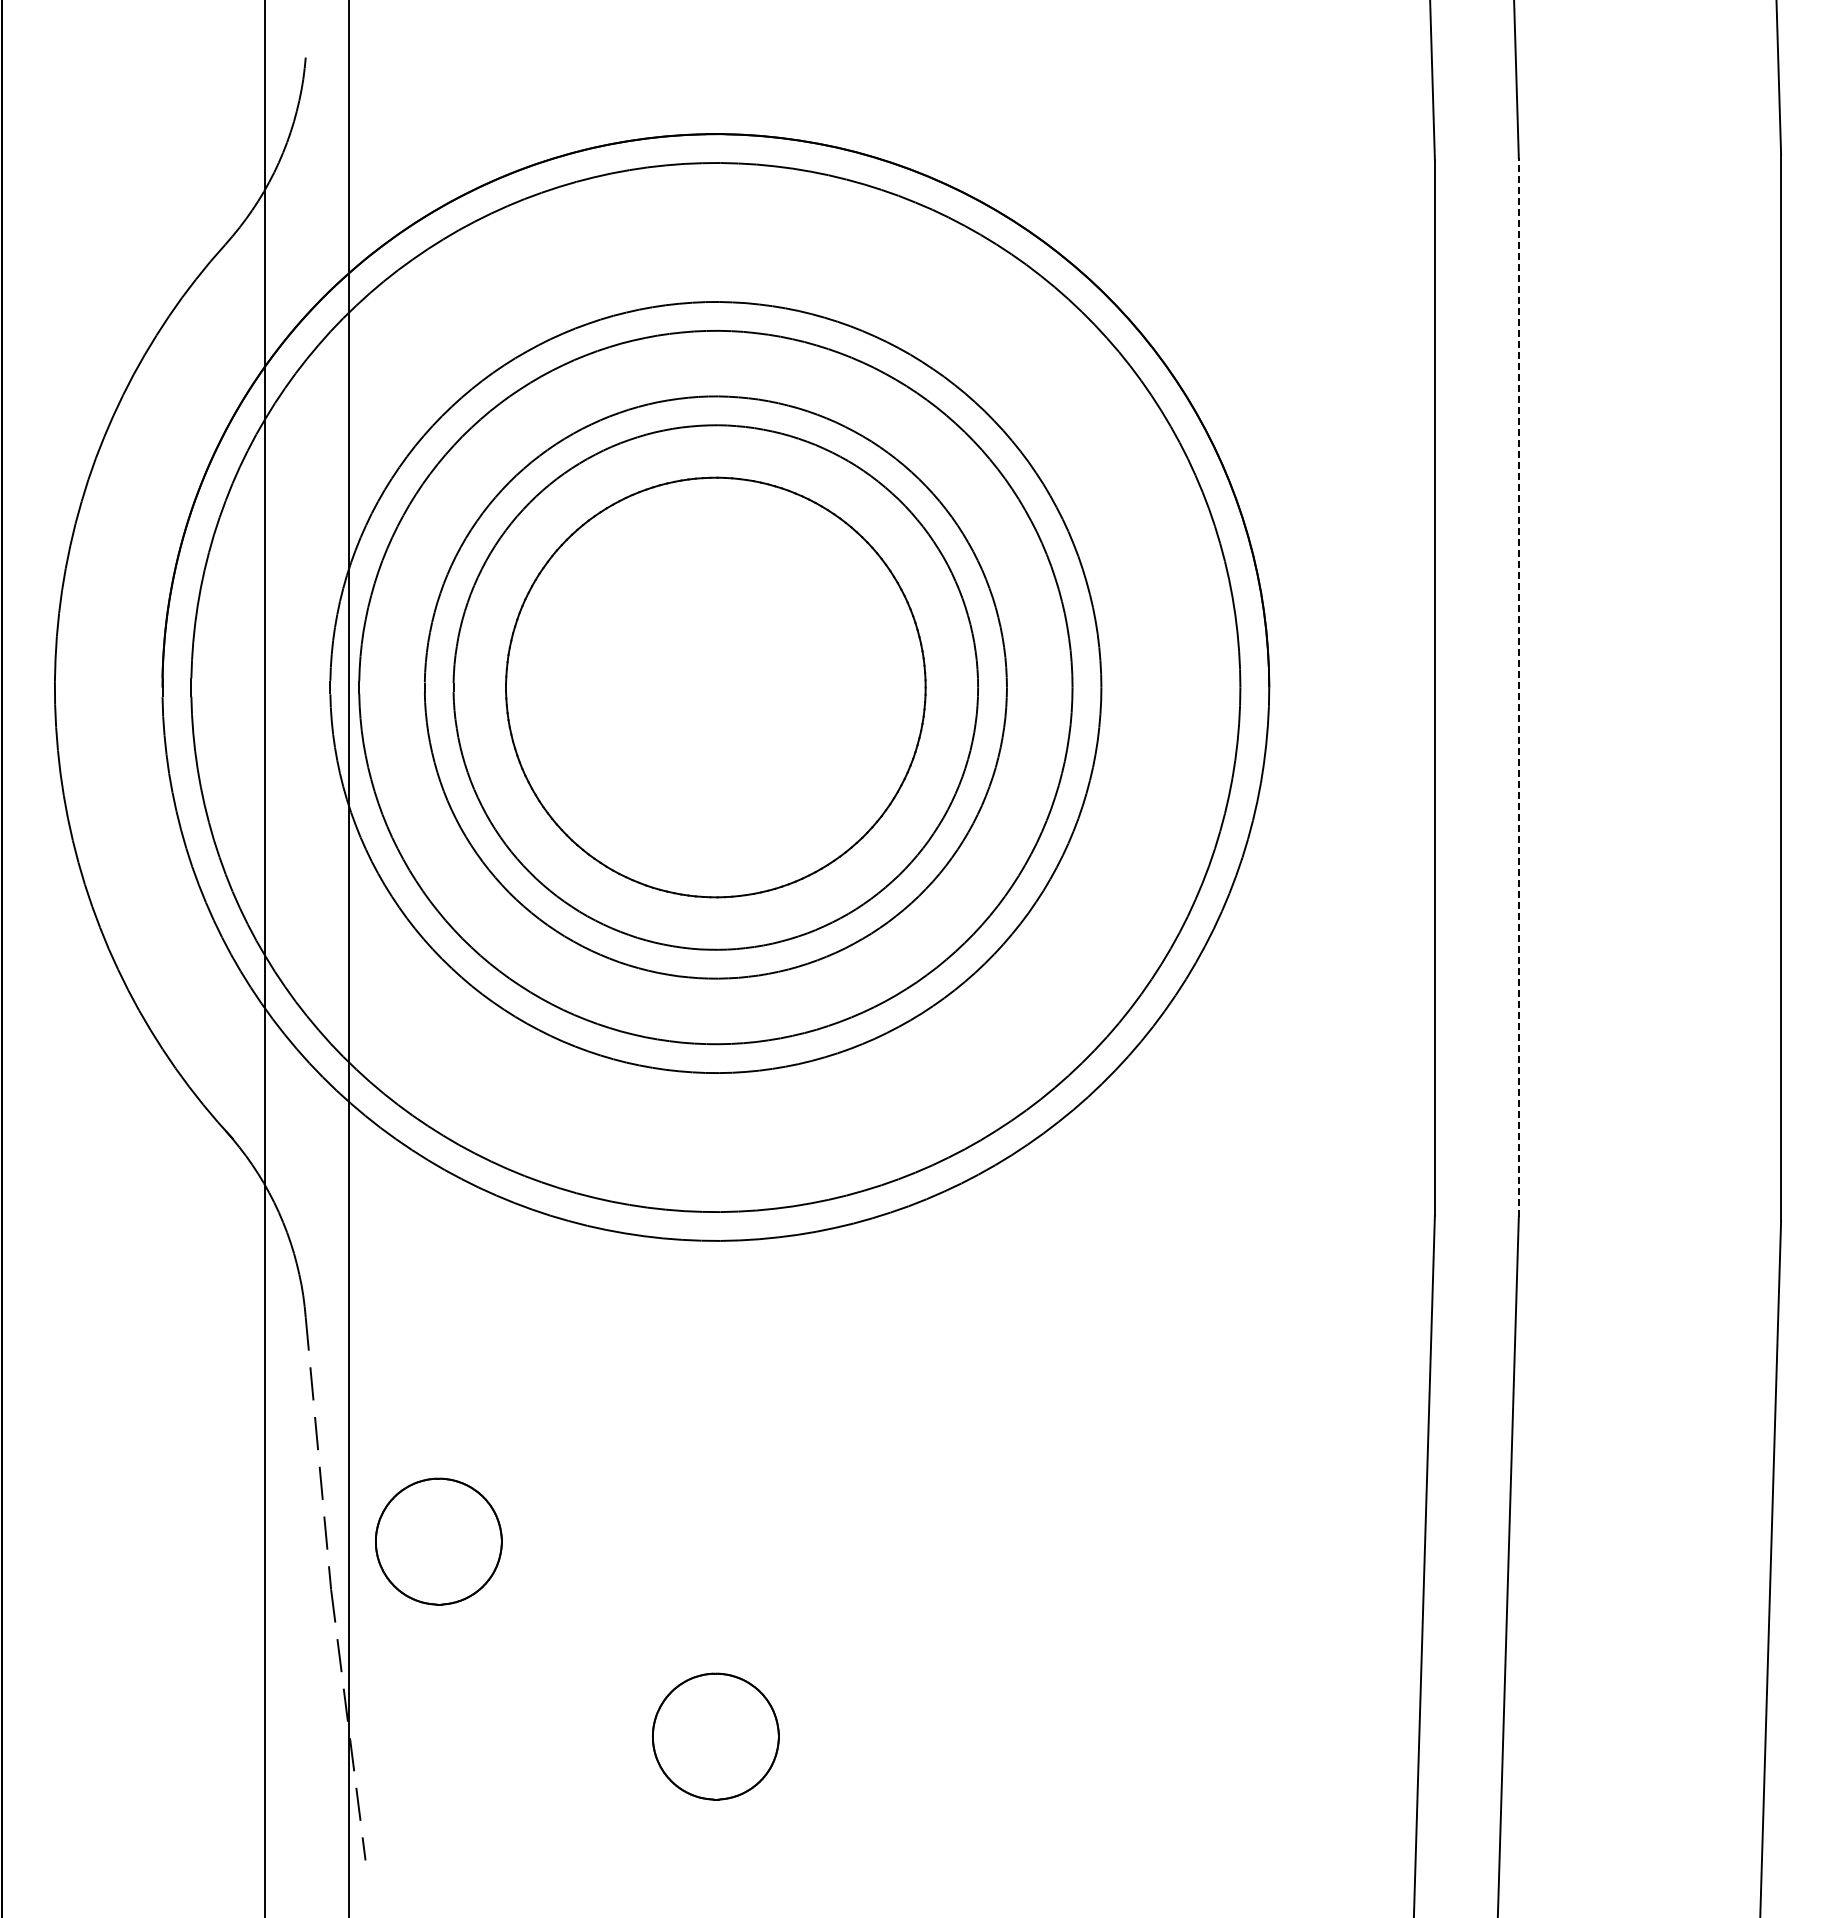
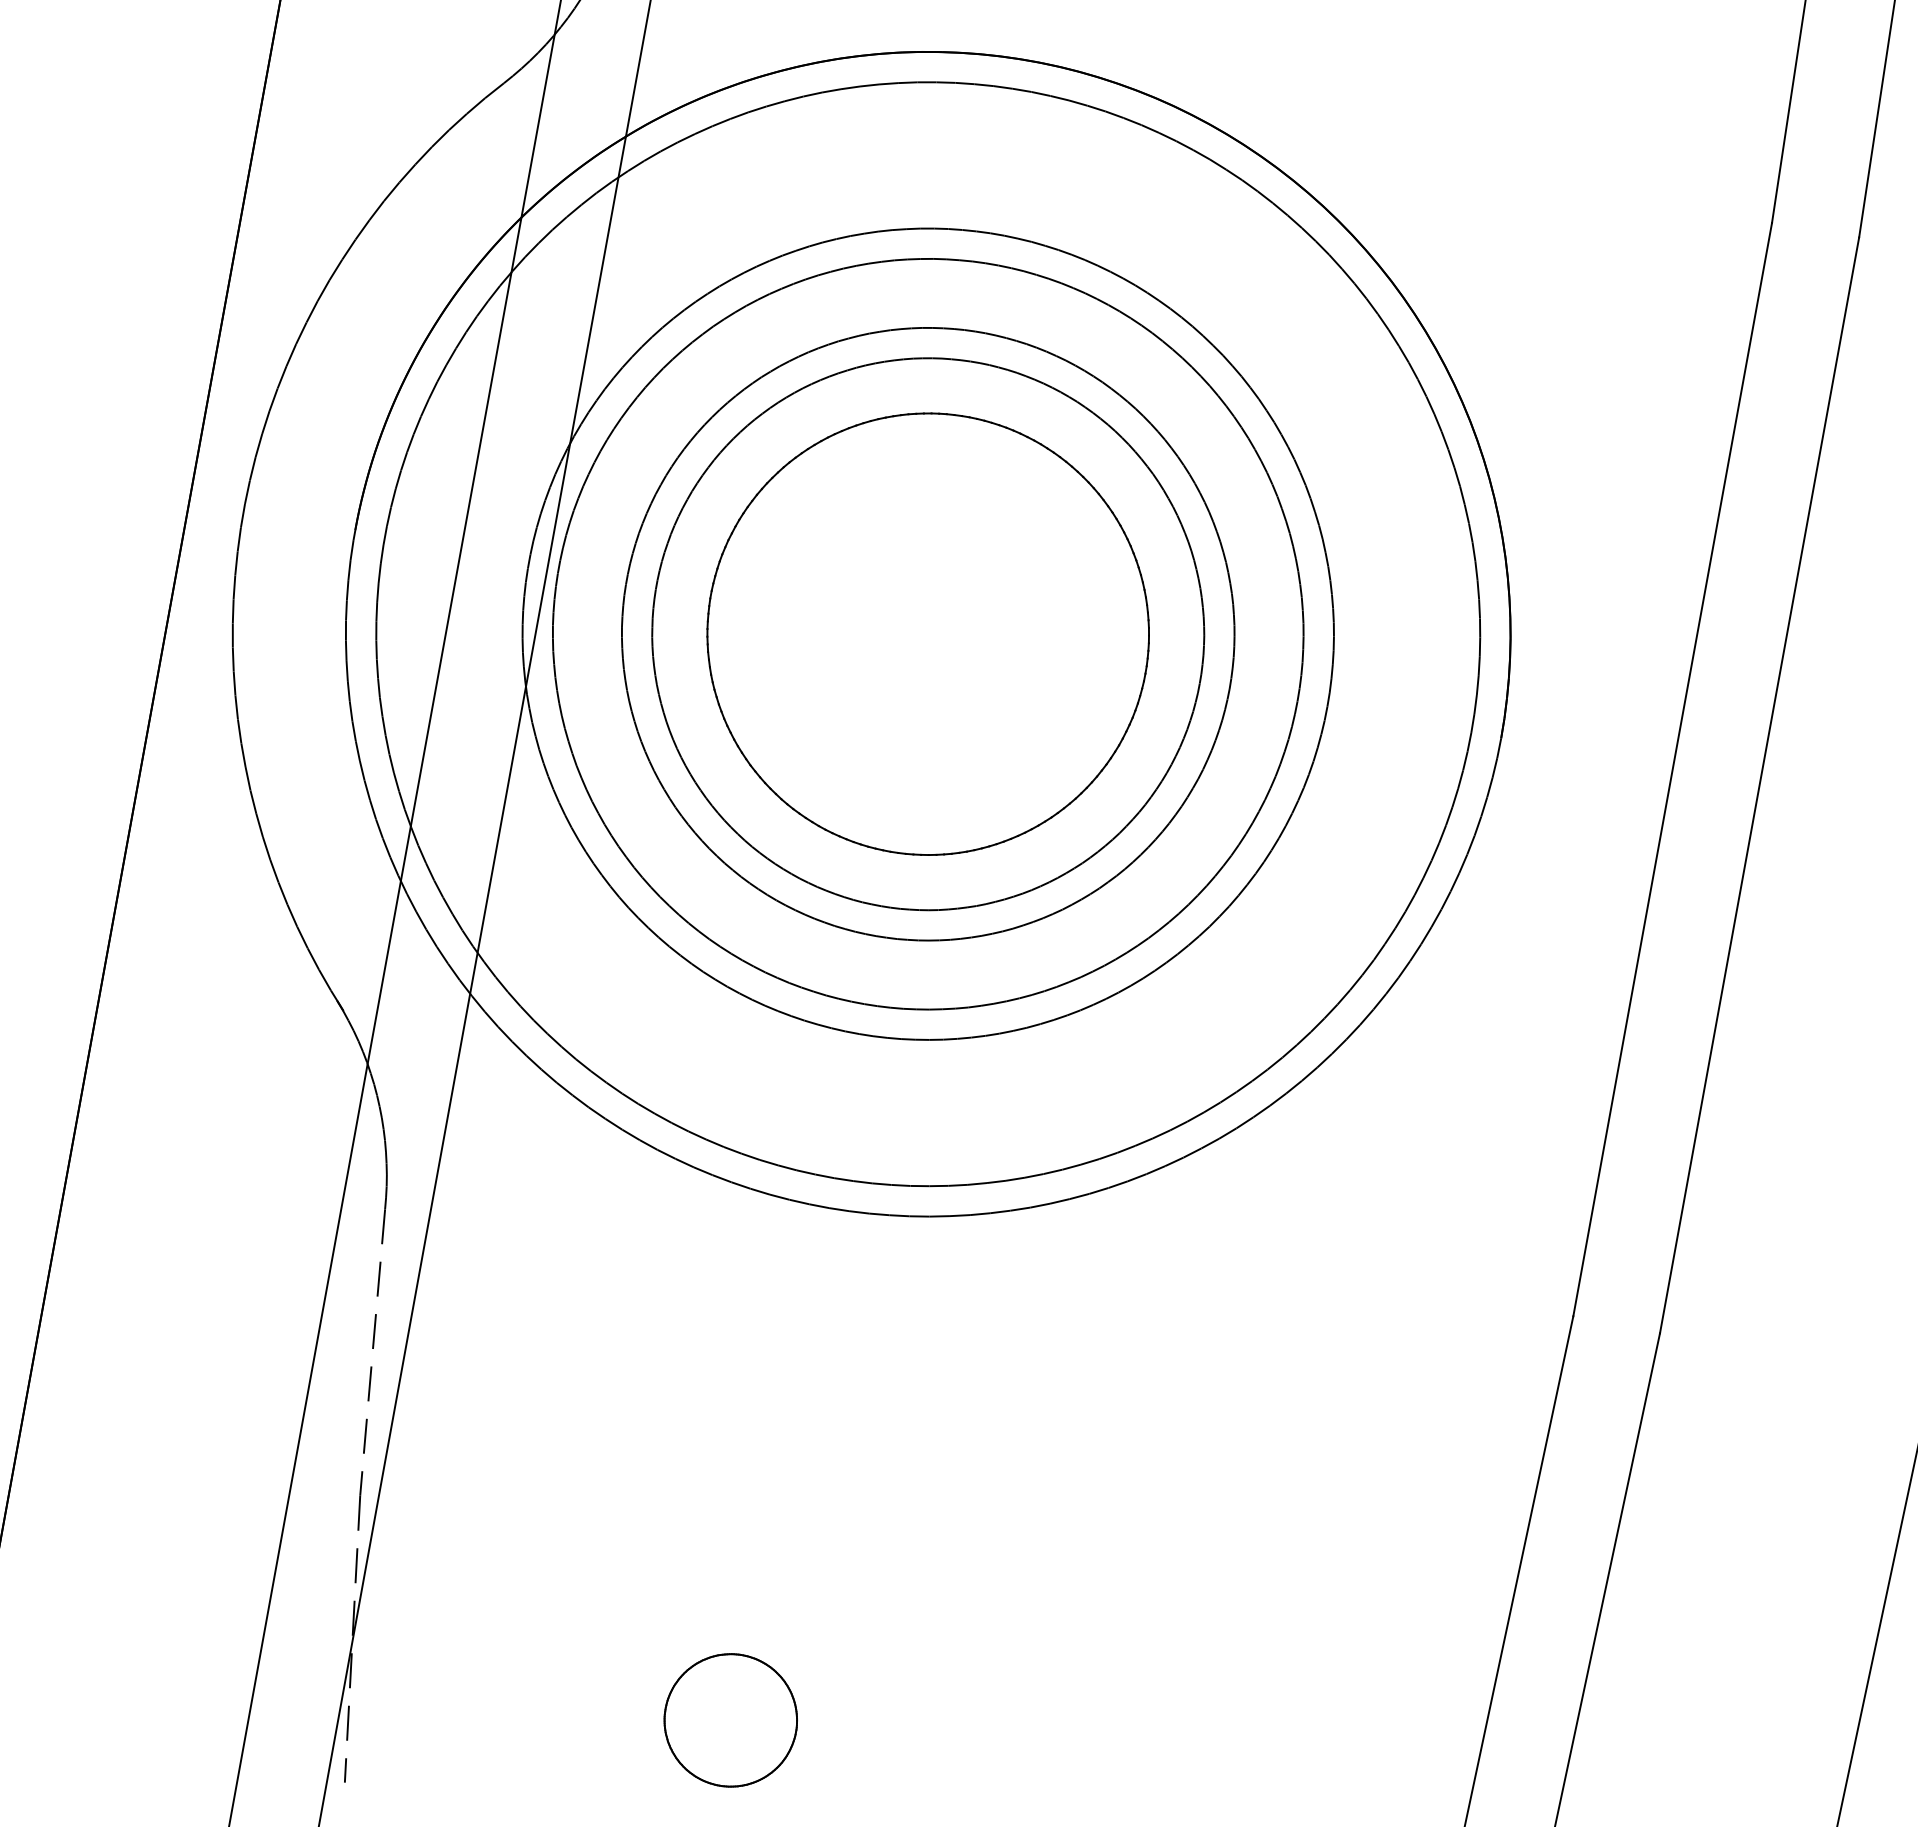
line: (1518, 687) -> (1759, 785), dashed -> solid
part: (438, 1541) -> (480, 1466), removed

